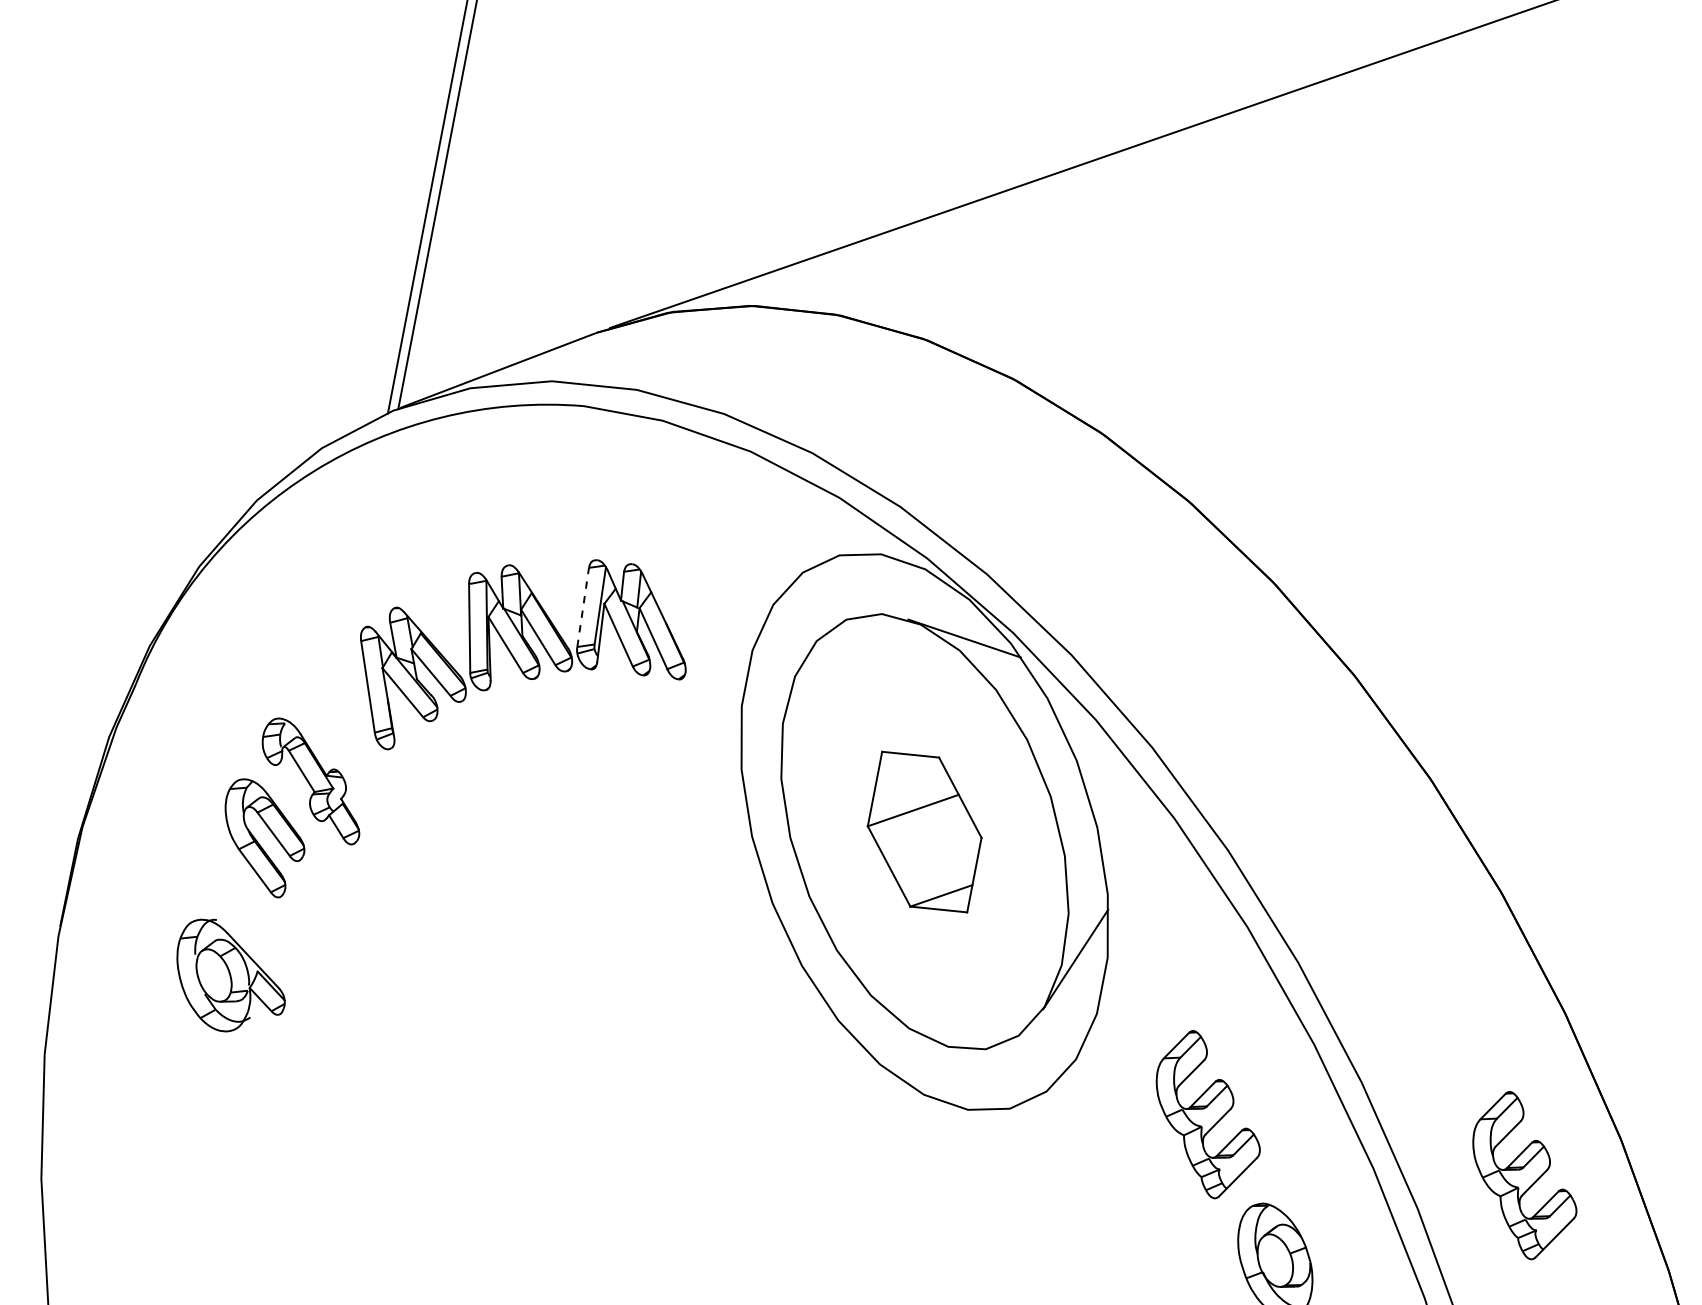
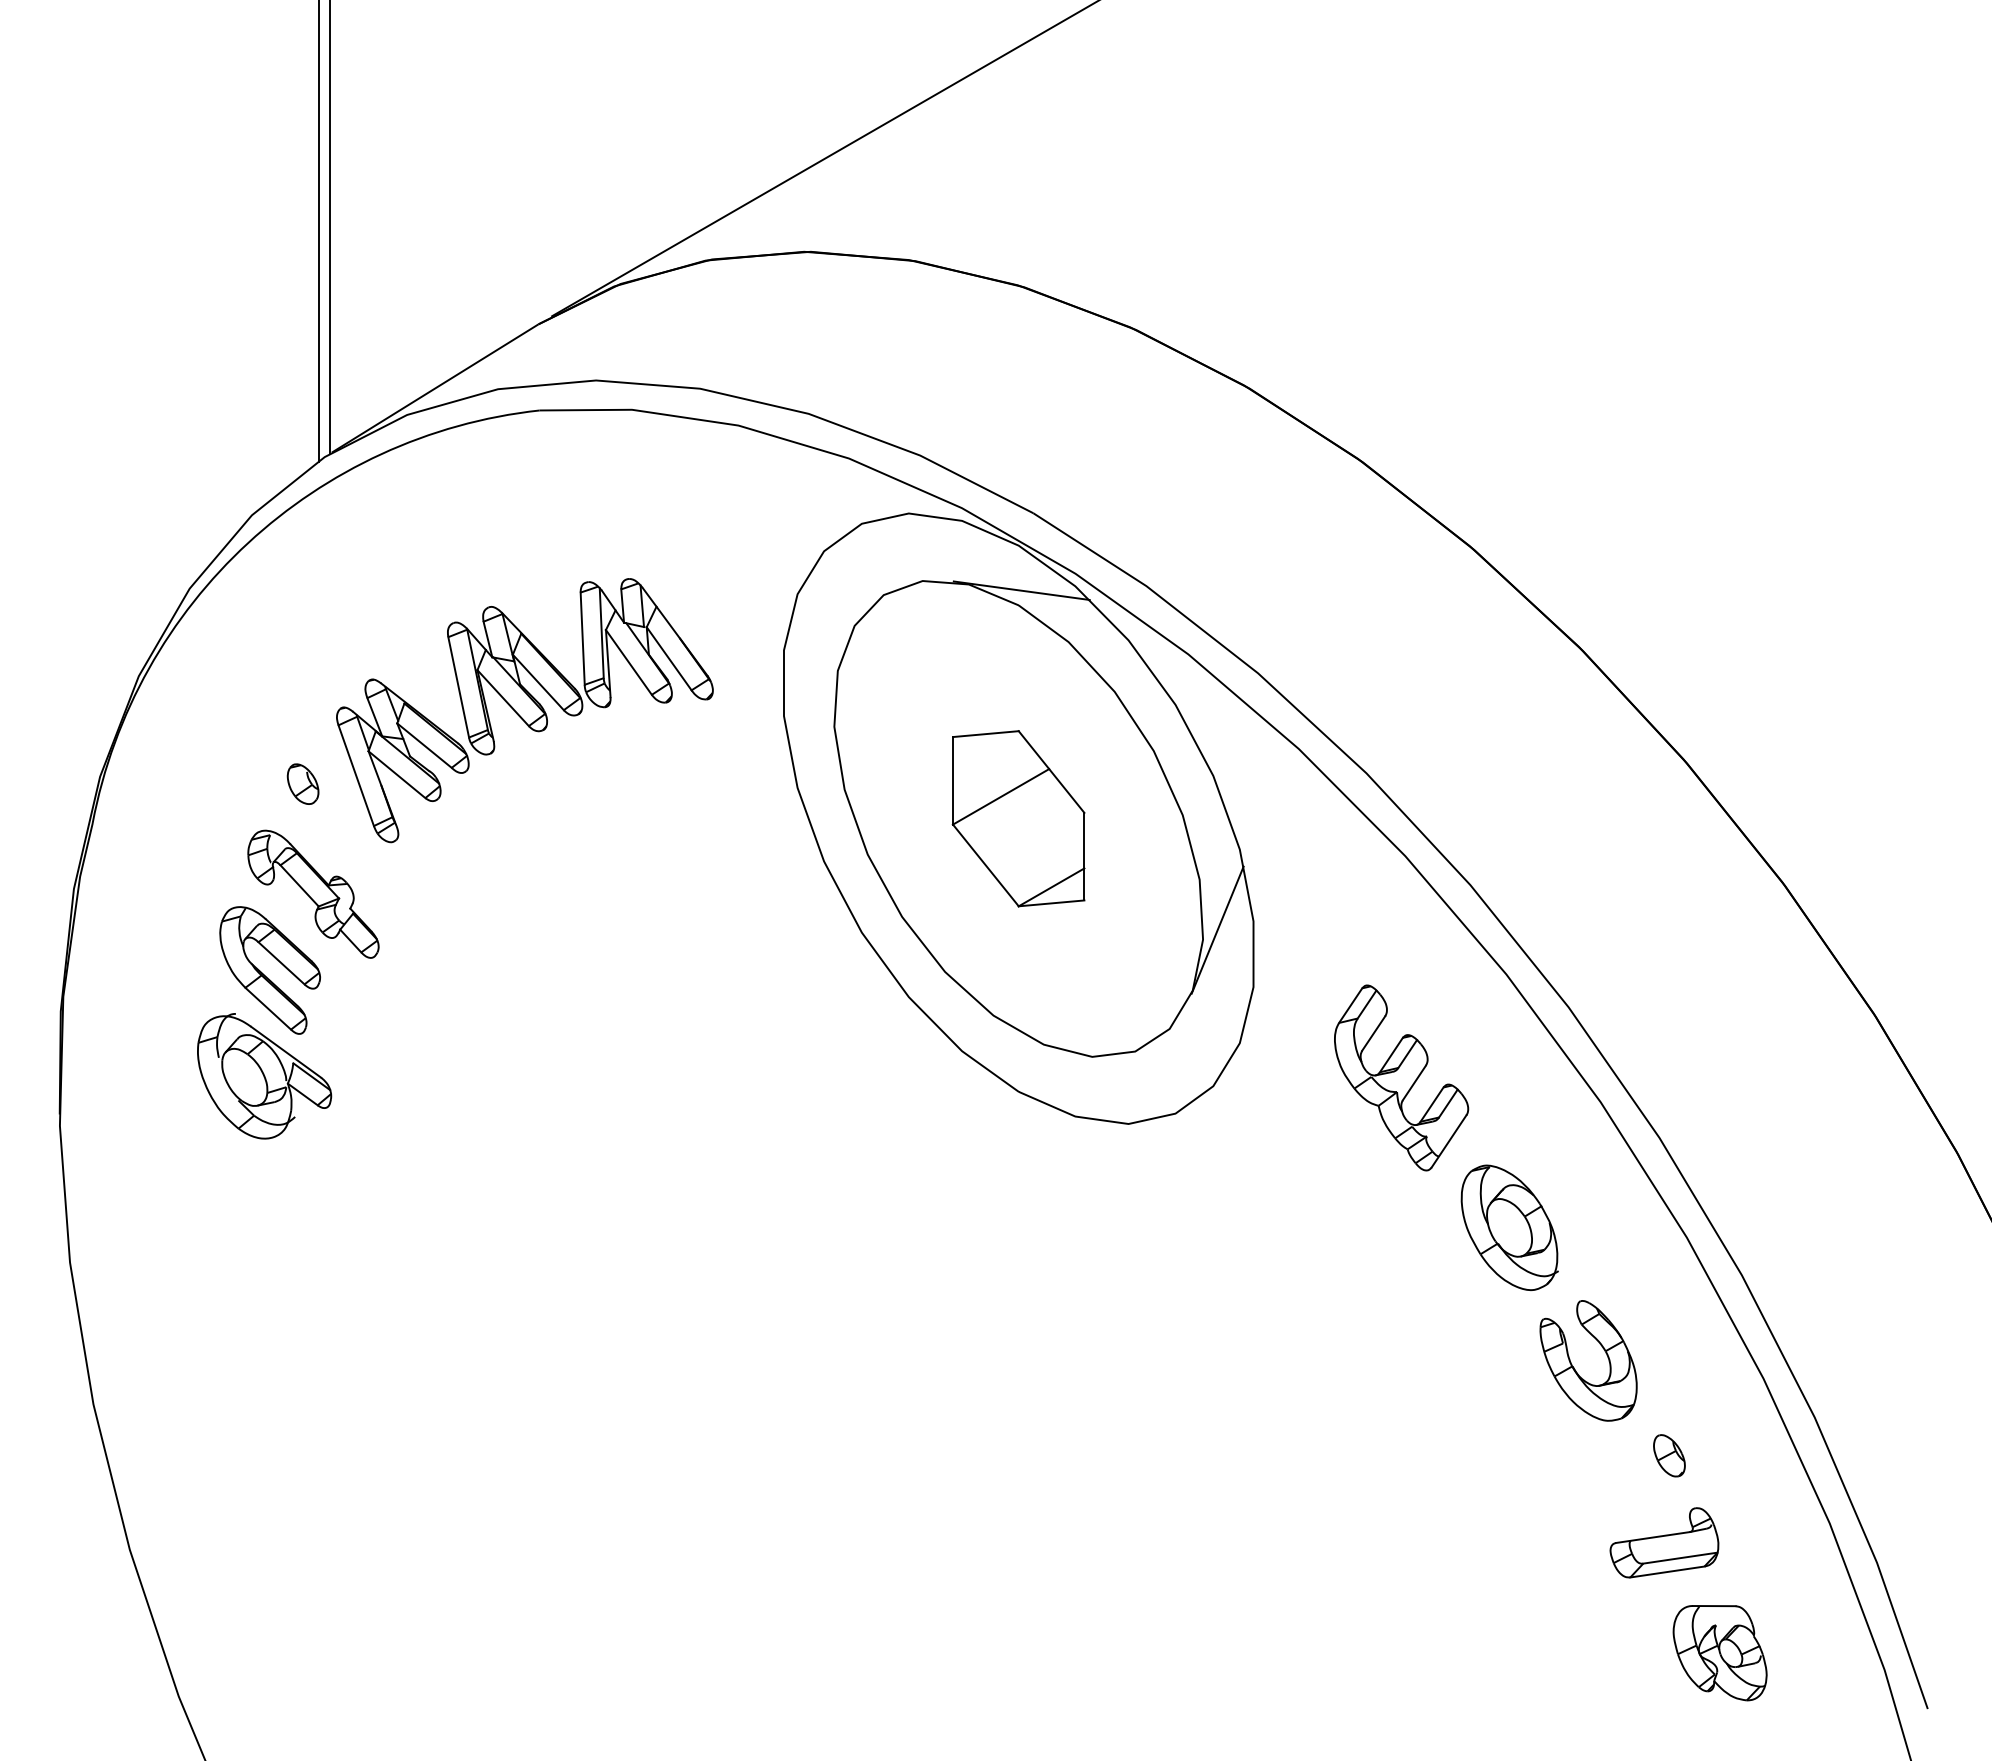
line: (583, 607) -> (582, 638), dashed -> solid
part: (321, 684) -> (302, 783), added
part: (230, 978) -> (264, 1076), moved
part: (1524, 1175) -> (1773, 1077), removed

